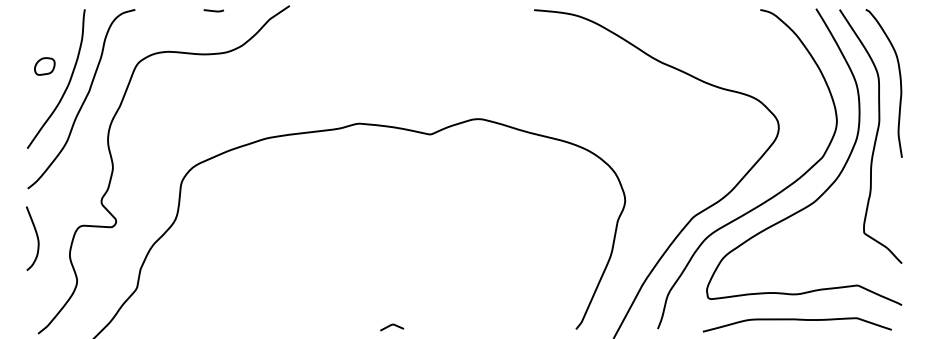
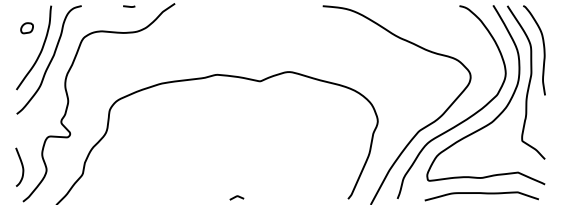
part: (43, 66) -> (26, 28), moved
curve: (35, 237) -> (21, 166), moved

